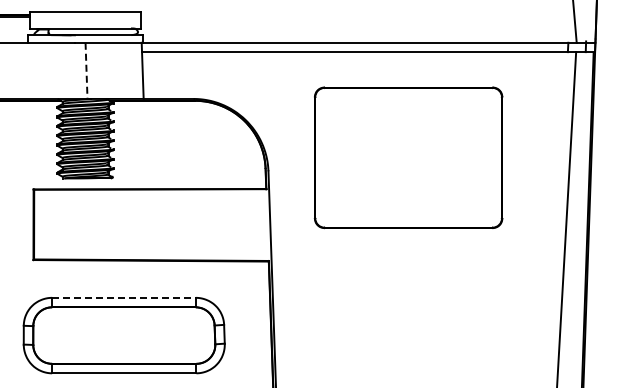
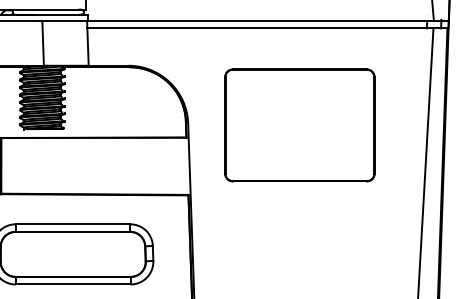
line: (86, 71) -> (43, 43), dashed -> solid
part: (408, 157) -> (299, 125), moved
line: (123, 297) -> (72, 224), dashed -> solid

